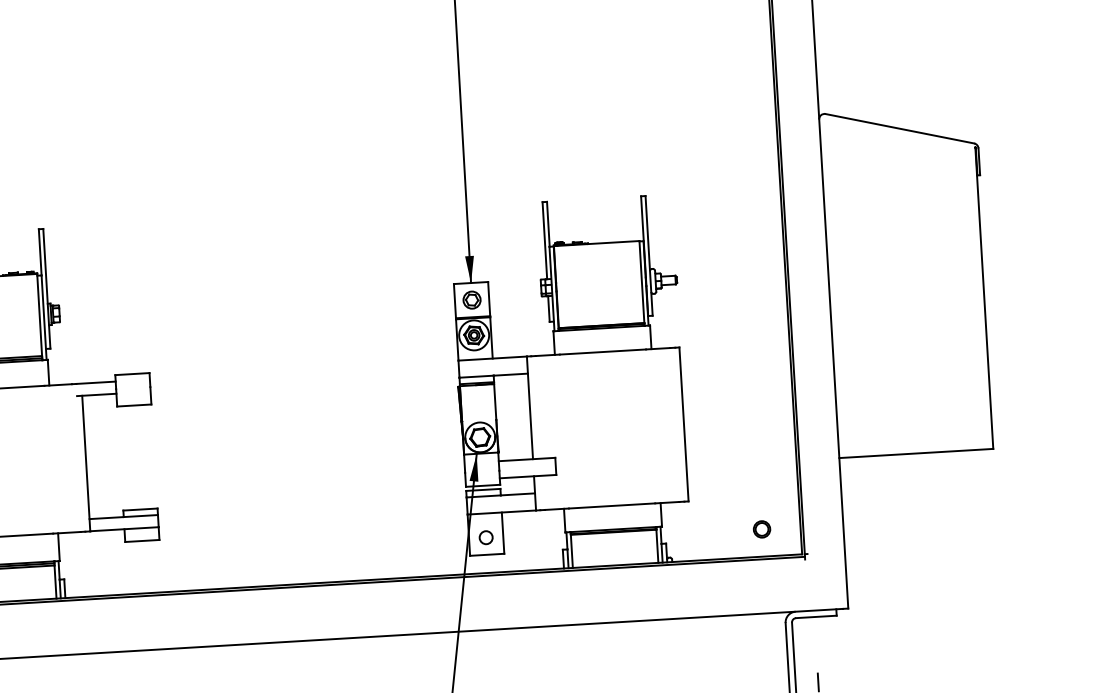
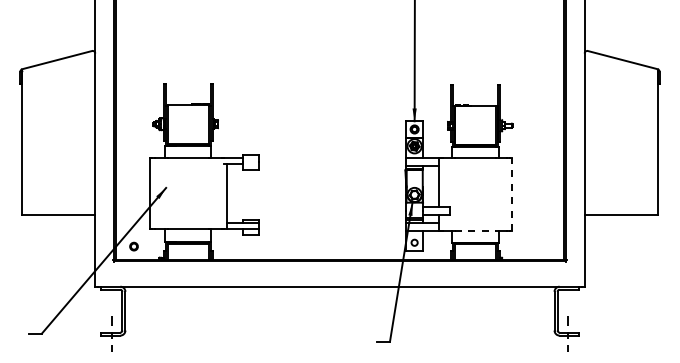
line: (683, 424) -> (511, 194), solid -> dashed
line: (612, 506) -> (475, 231), solid -> dashed
part: (761, 529) -> (545, 246), removed

